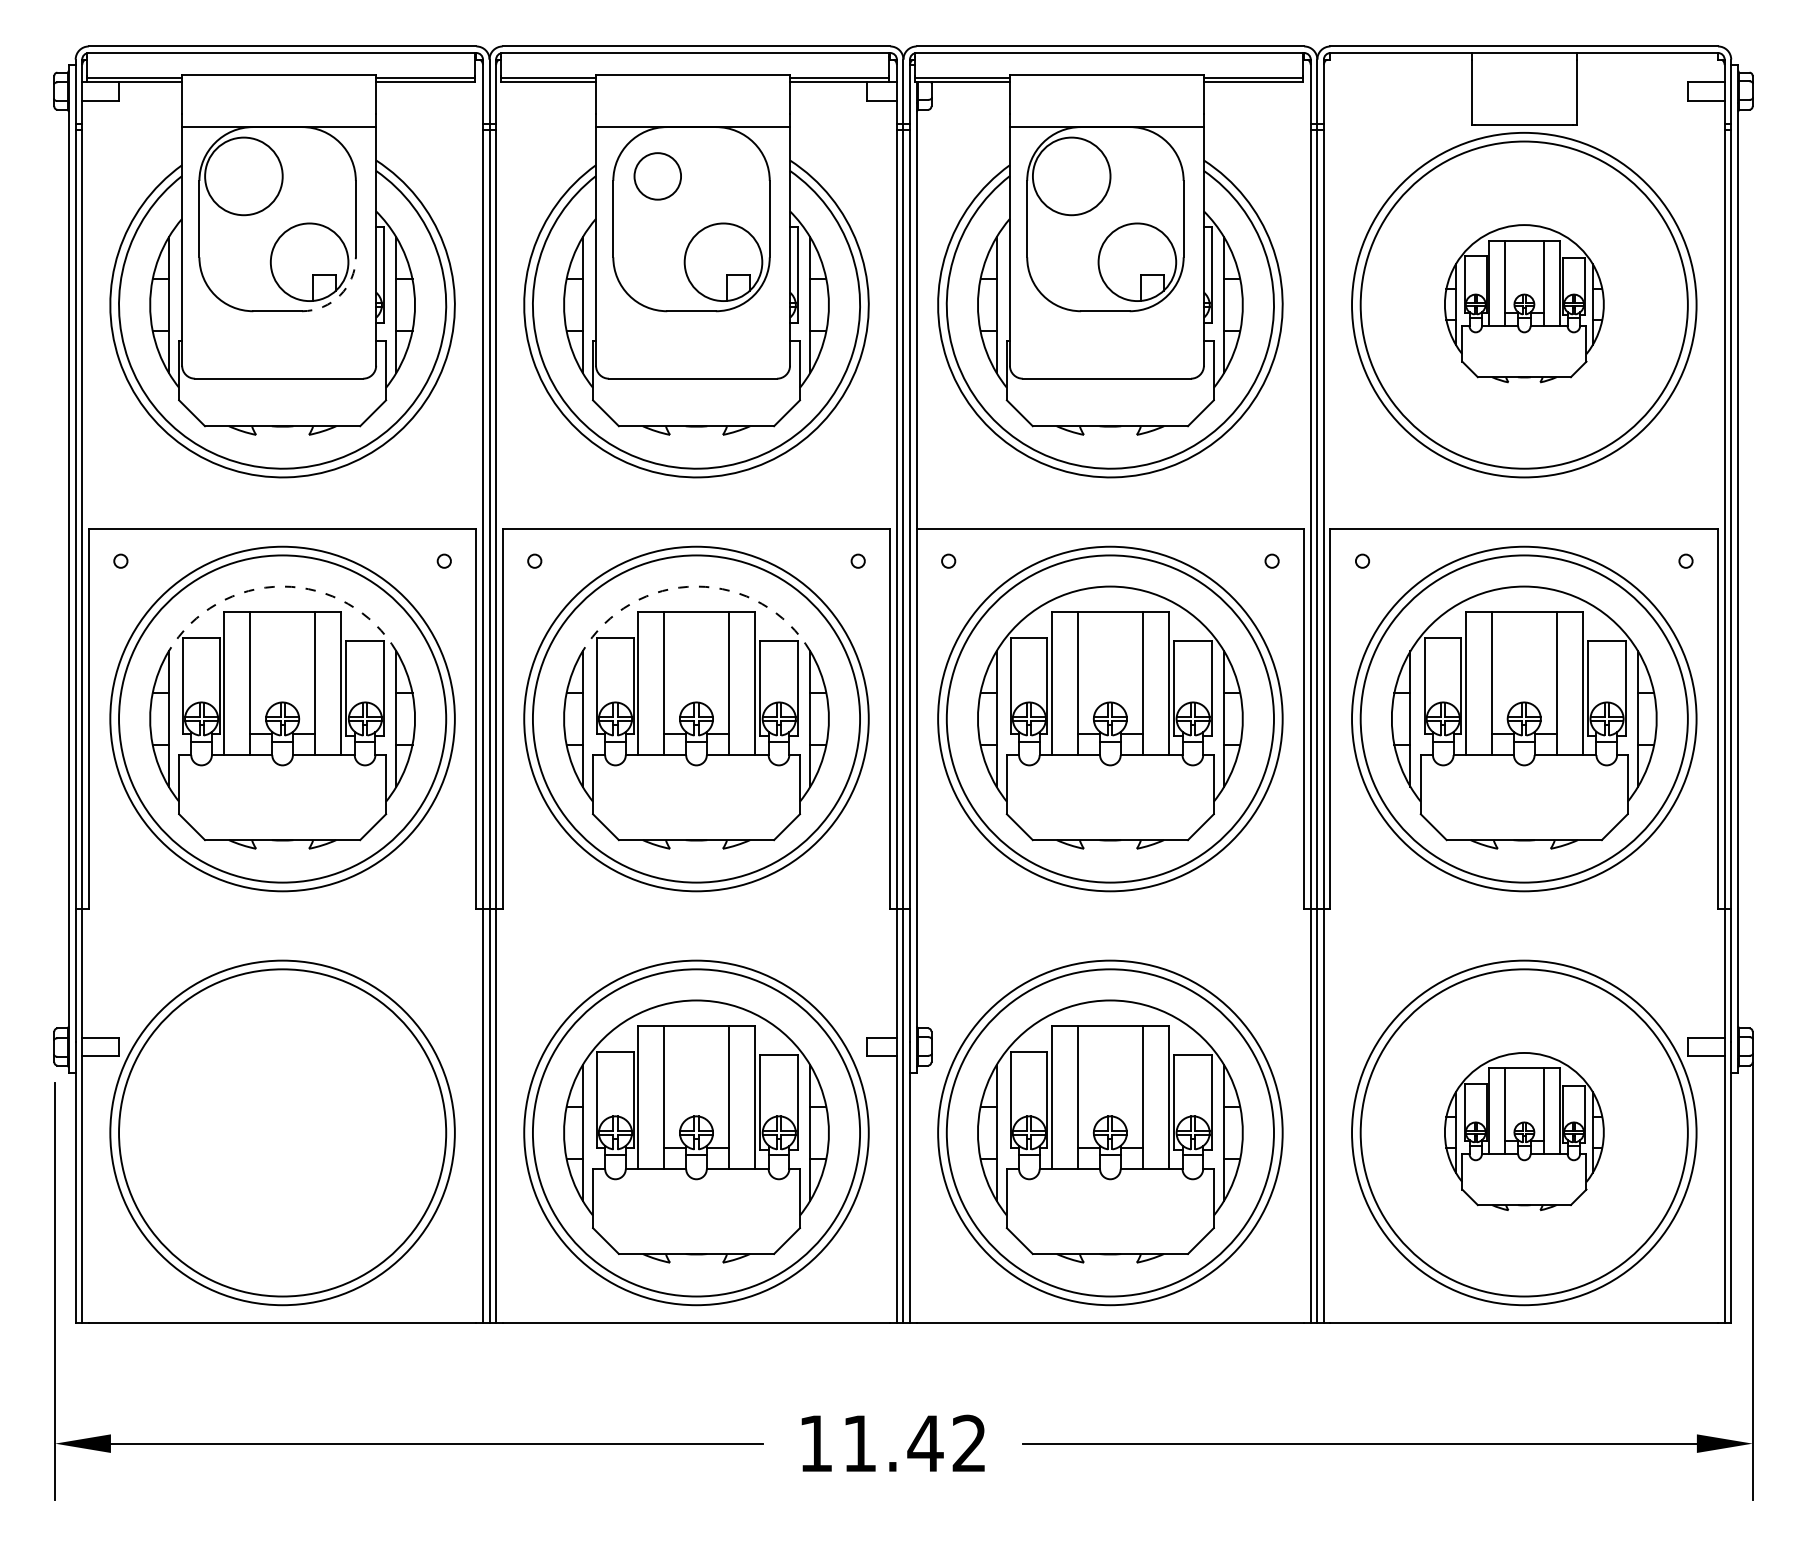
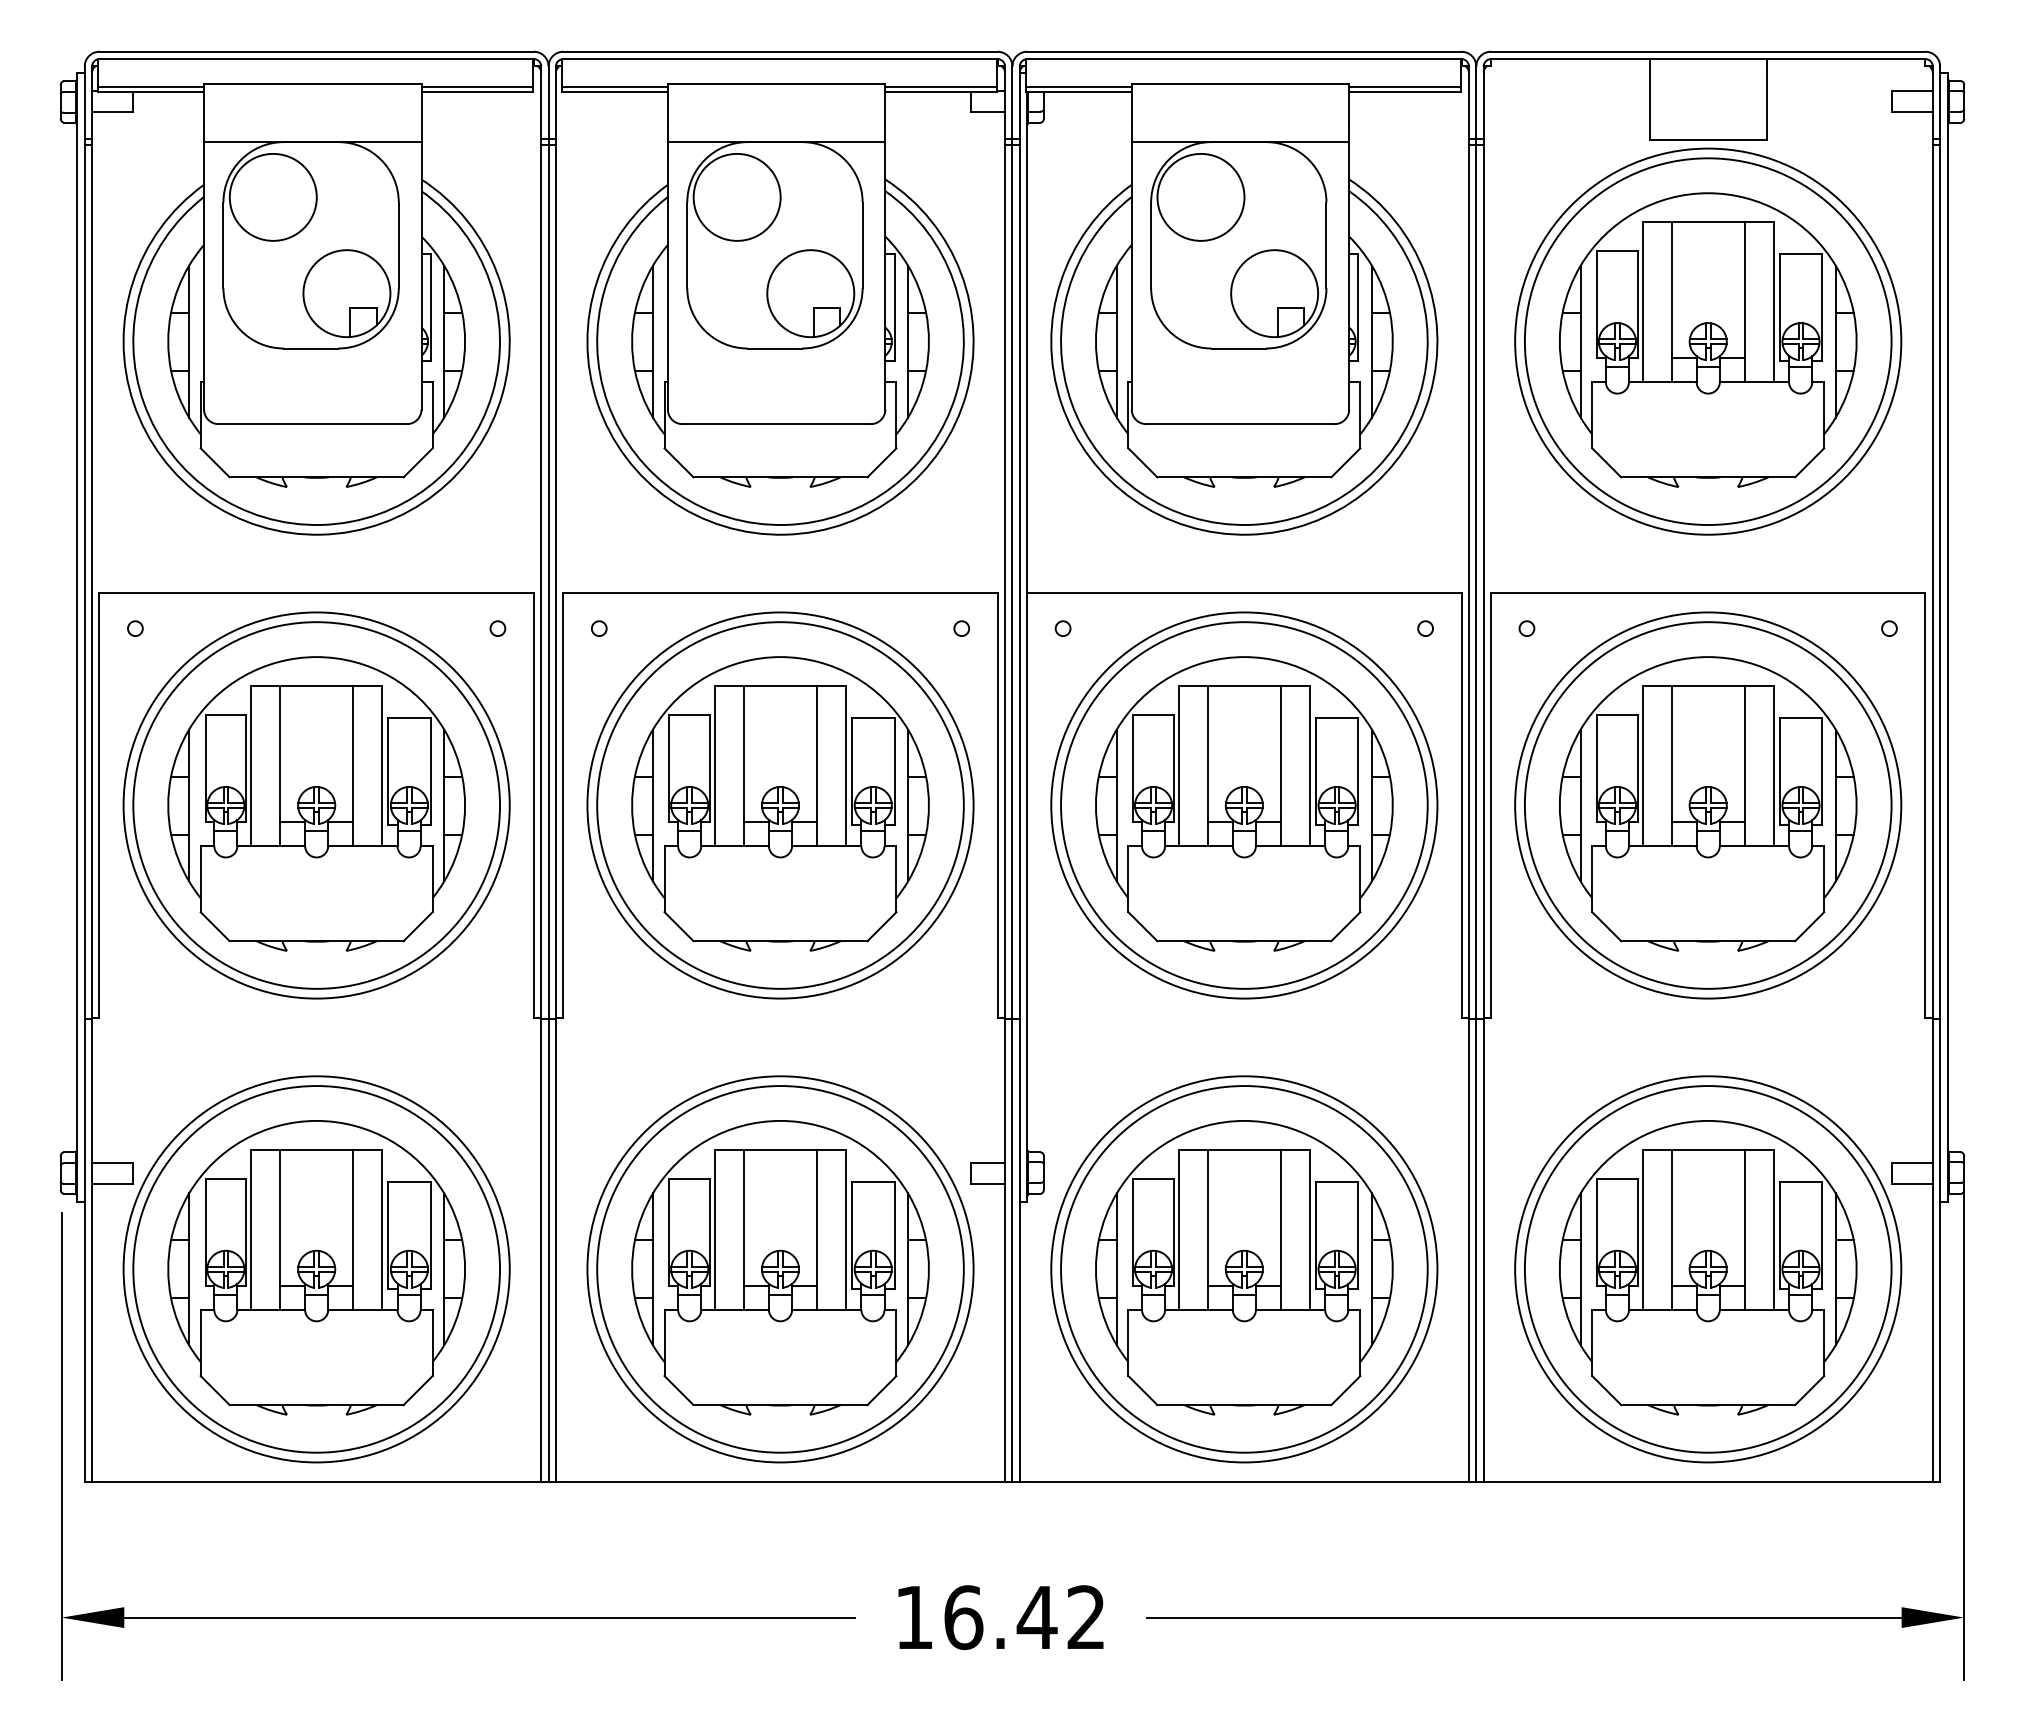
circle: (657, 175) -> (736, 196), size x1.67
arc: (340, 295) -> (381, 330), dashed -> solid
part: (1524, 303) -> (1708, 339), size x1.67
arc: (282, 586) -> (316, 657), dashed -> solid
arc: (696, 586) -> (780, 657), dashed -> solid
part: (282, 1131) -> (316, 1267), added
part: (1524, 1131) -> (1708, 1267), size x1.67
text: (859, 1443) -> (963, 1617), 11.42 -> 16.42

